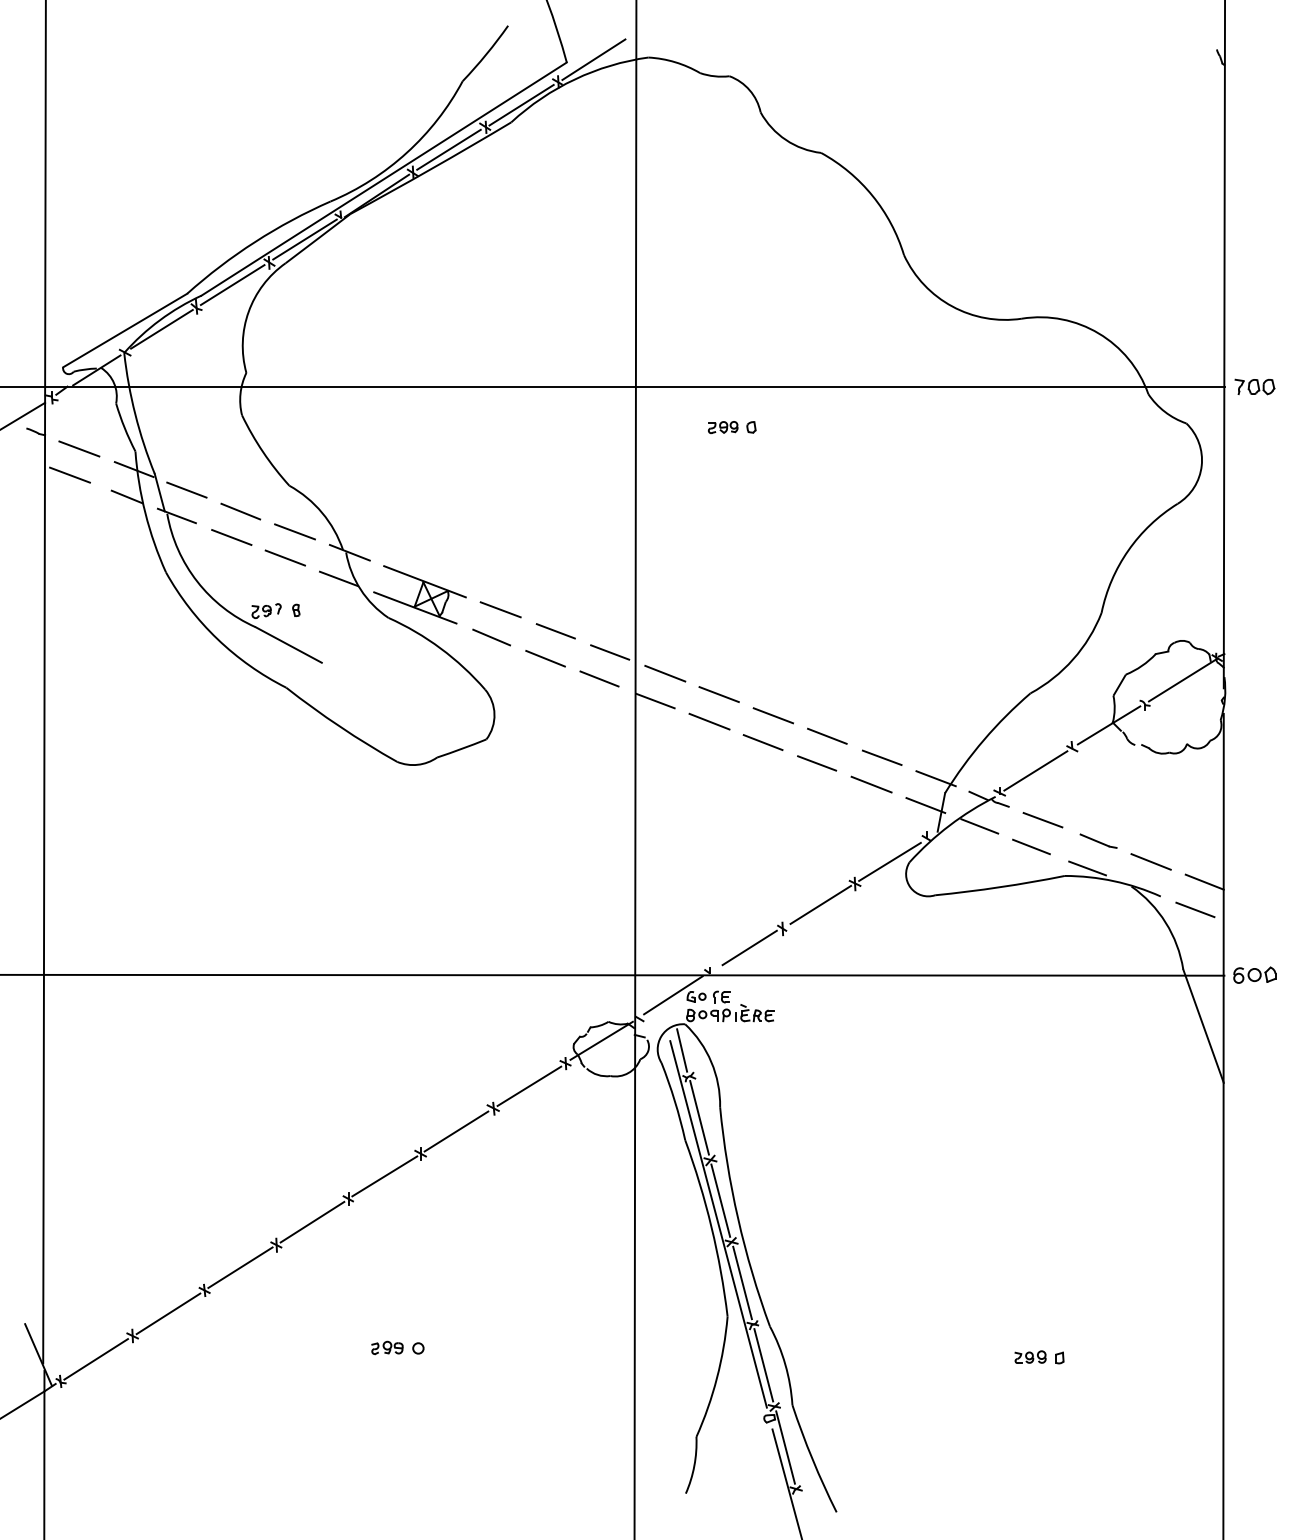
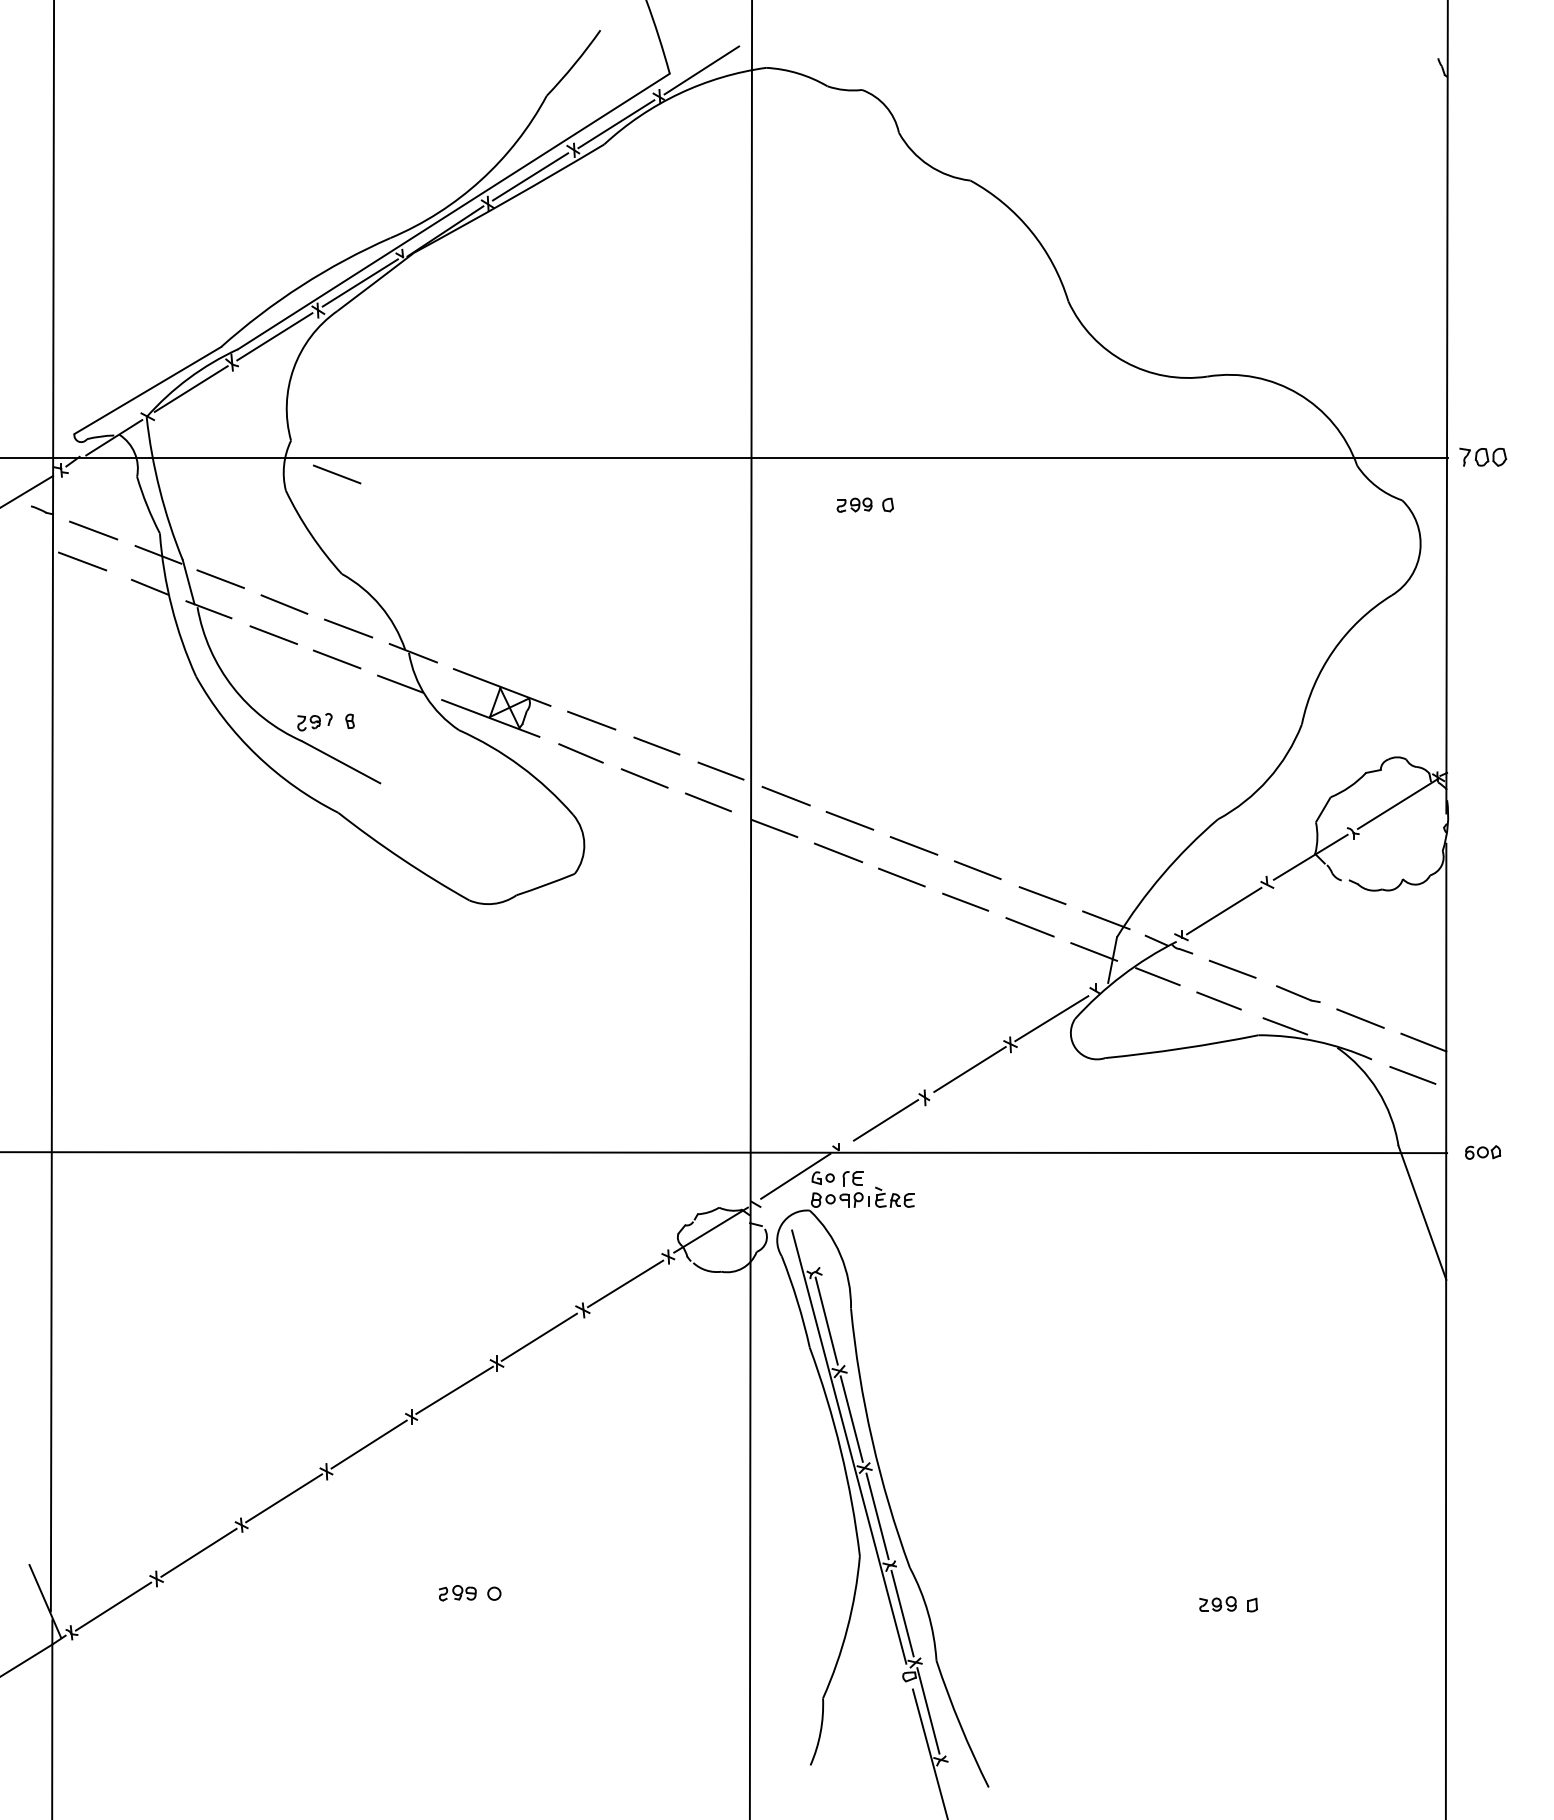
line: (285, 401) -> (337, 474), added
part: (1254, 975) -> (1482, 1152), size x0.7
line: (681, 1050) -> (805, 1241), removed

